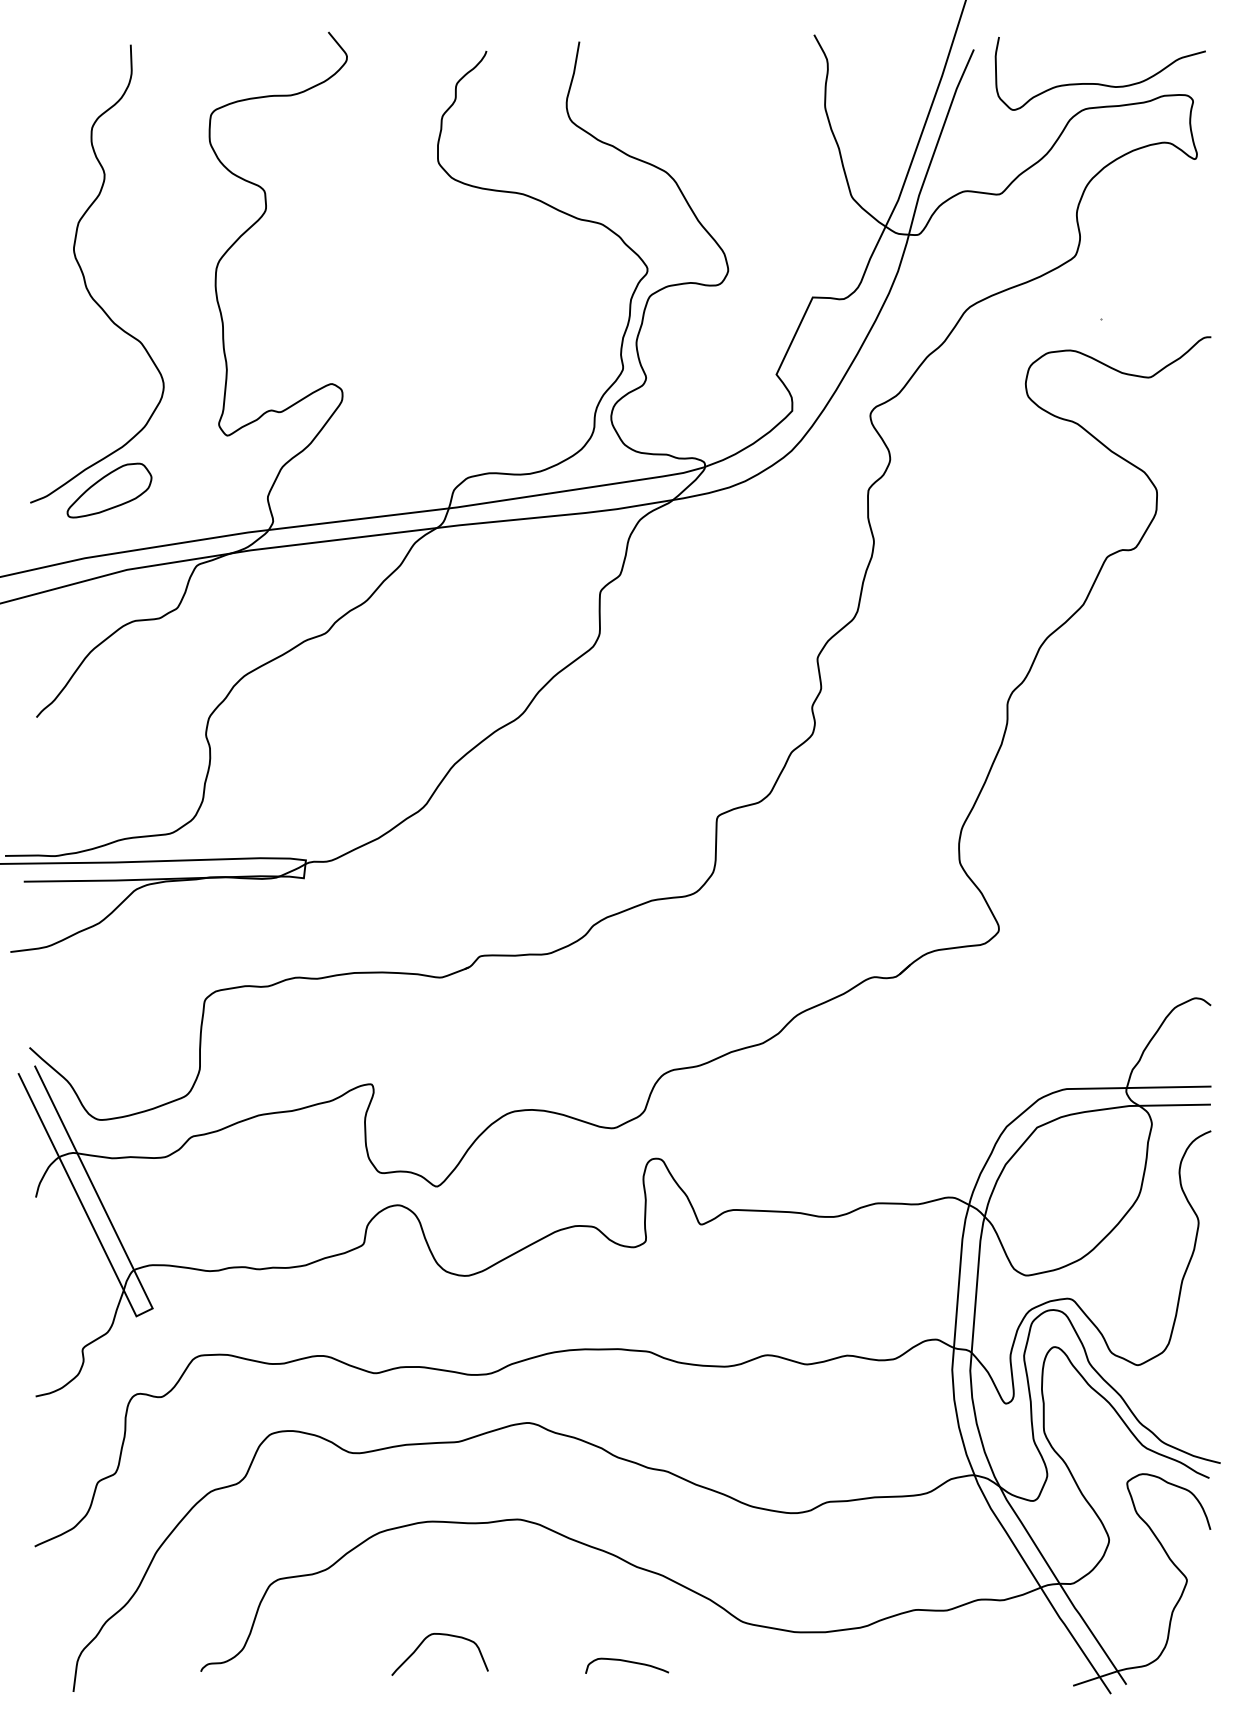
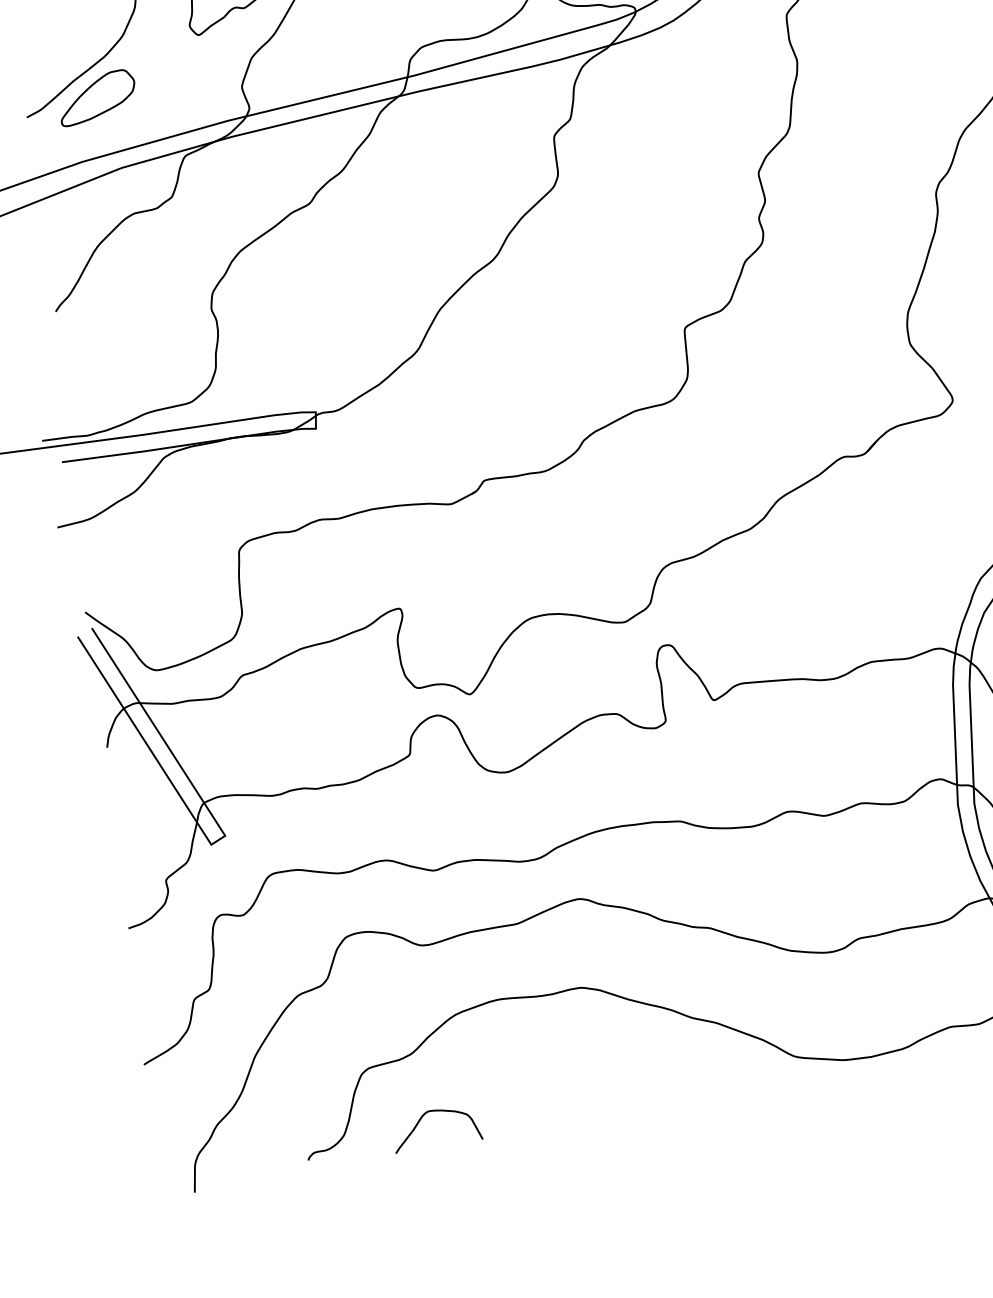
curve: (442, 1635) -> (437, 1111), moved
curve: (627, 1662) -> (694, 1105), removed

